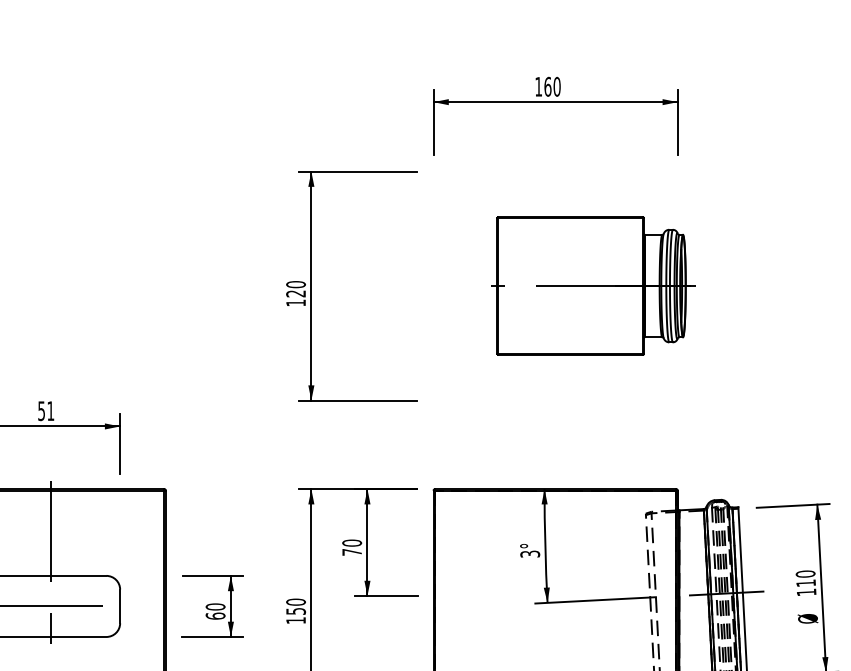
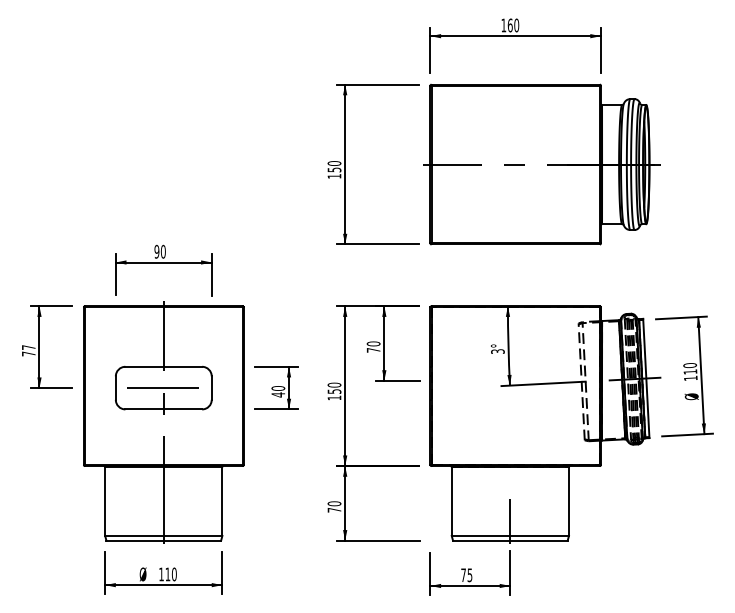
part: (592, 286) -> (541, 164), size x1.67
text: (296, 293) -> (334, 169), 120 -> 150
text: (45, 410) -> (159, 251), 51 -> 90
text: (215, 615) -> (278, 394), 60 -> 40

